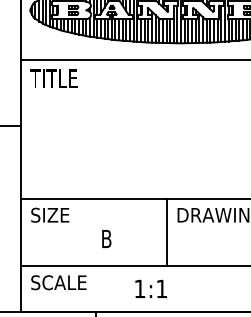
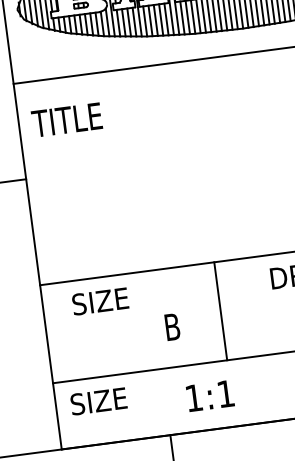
text: (53, 78) -> (66, 120), moved
text: (50, 214) -> (100, 300), moved
line: (166, 232) -> (220, 311), moved
text: (64, 282) -> (119, 398), SCALE -> SIZE
text: (150, 288) -> (209, 395), moved

